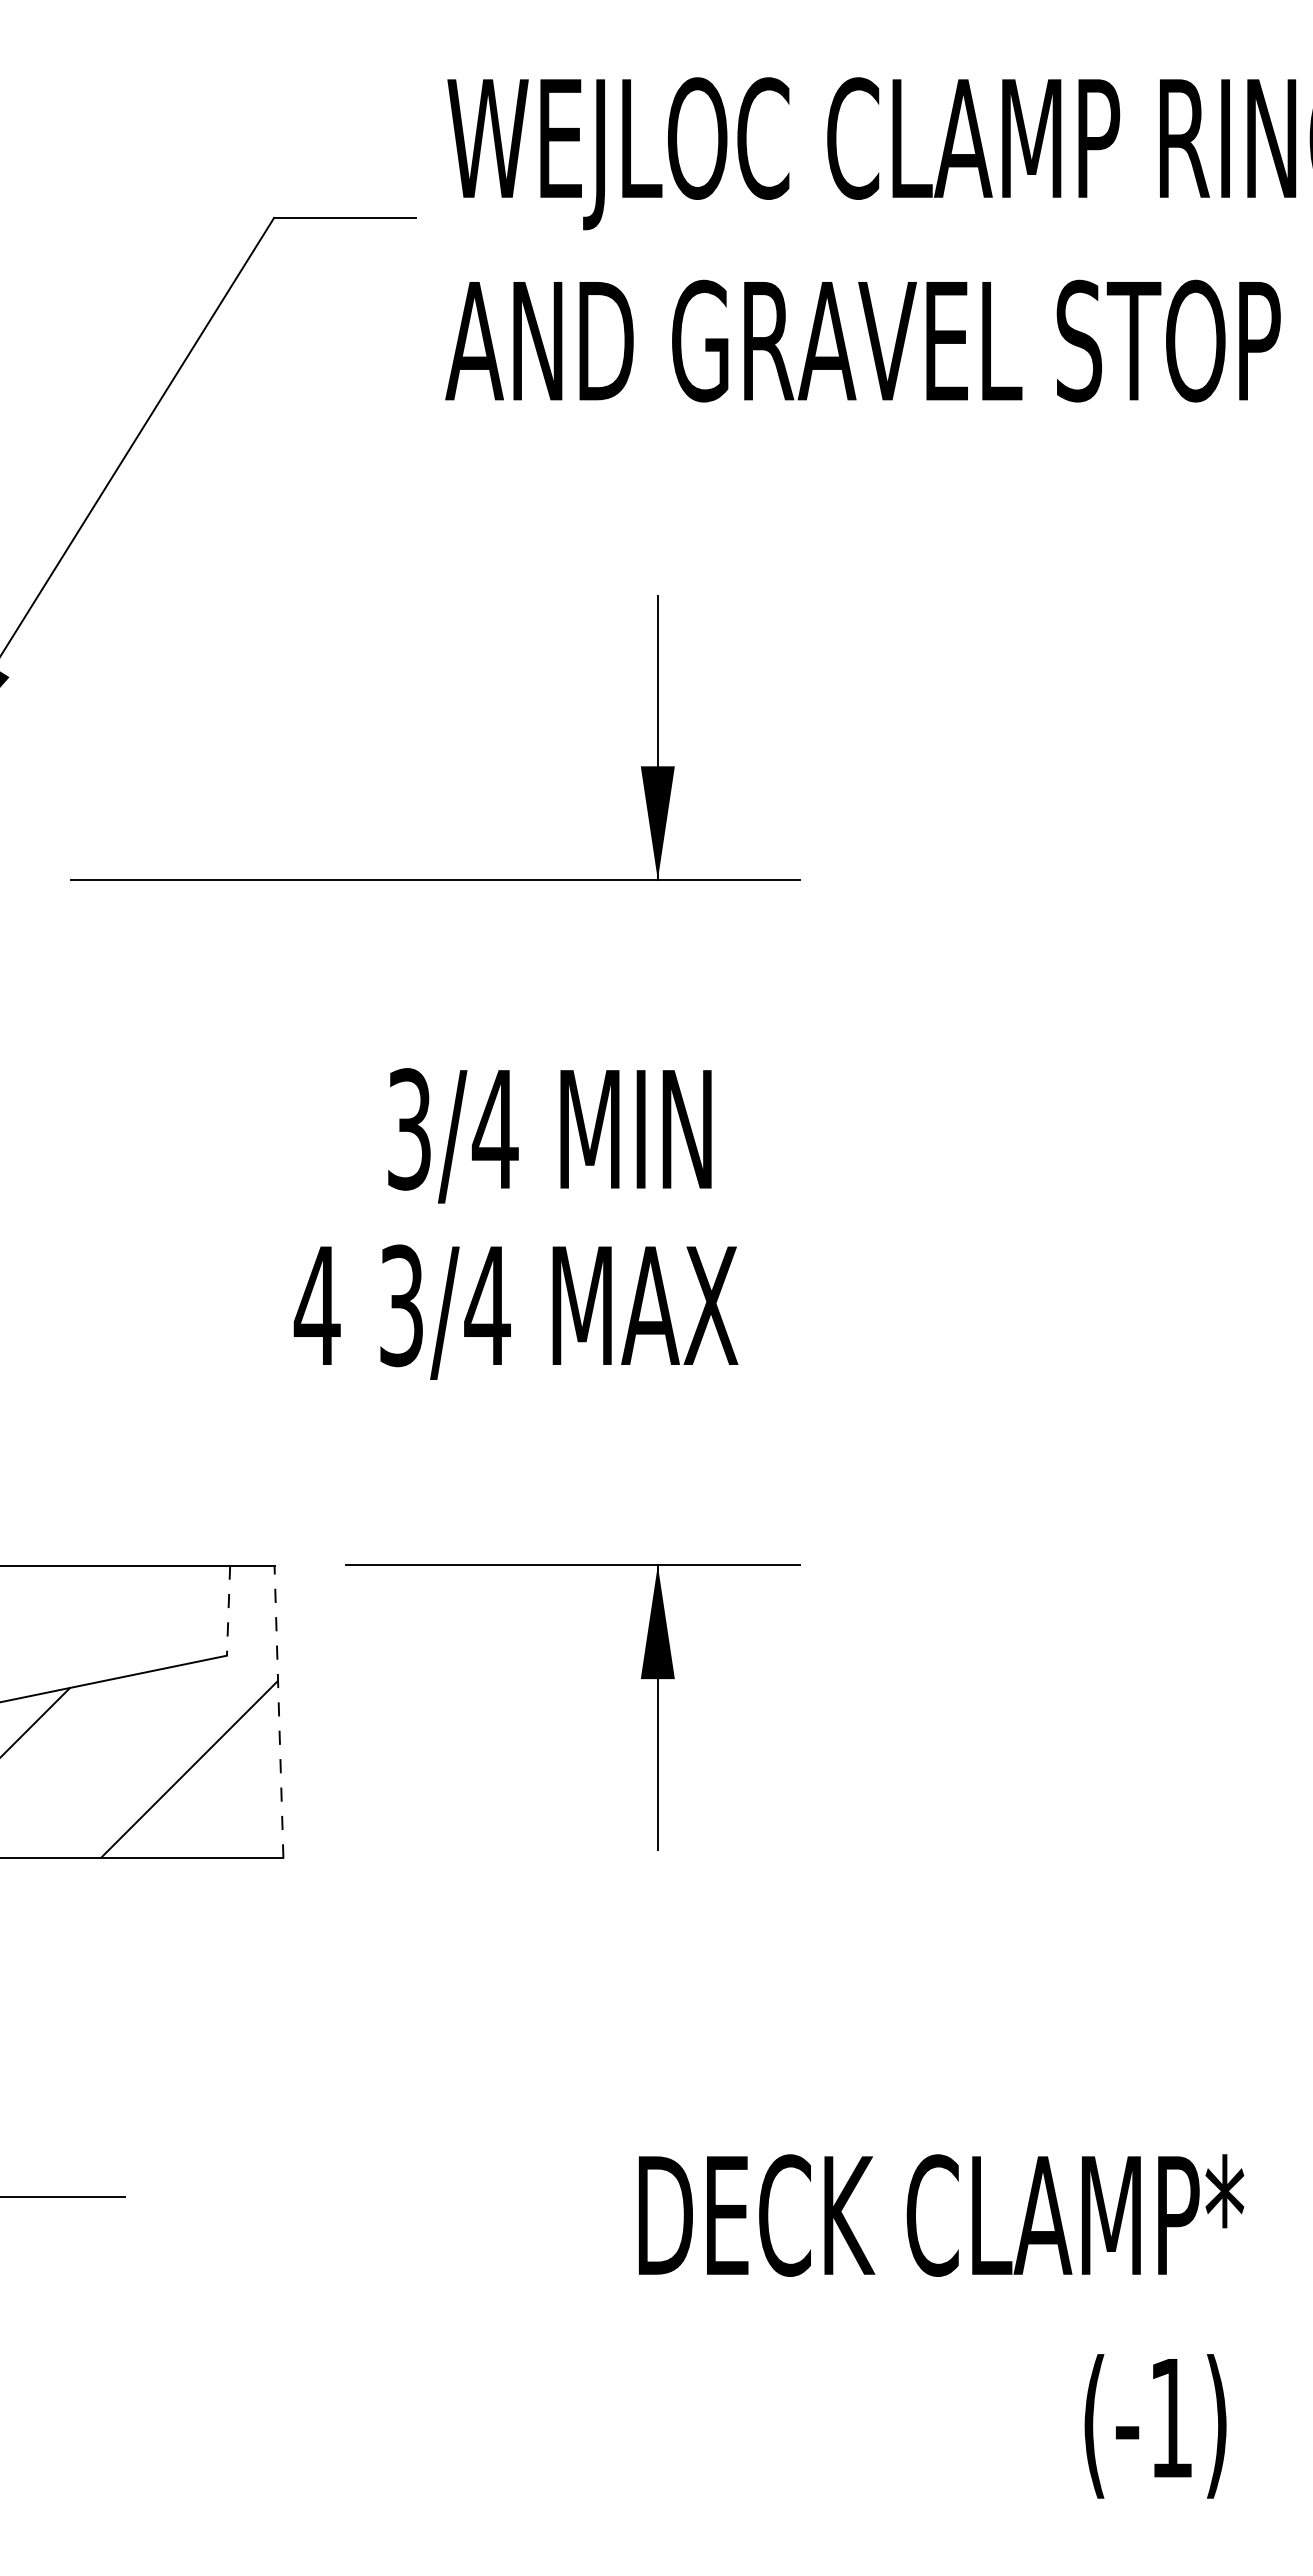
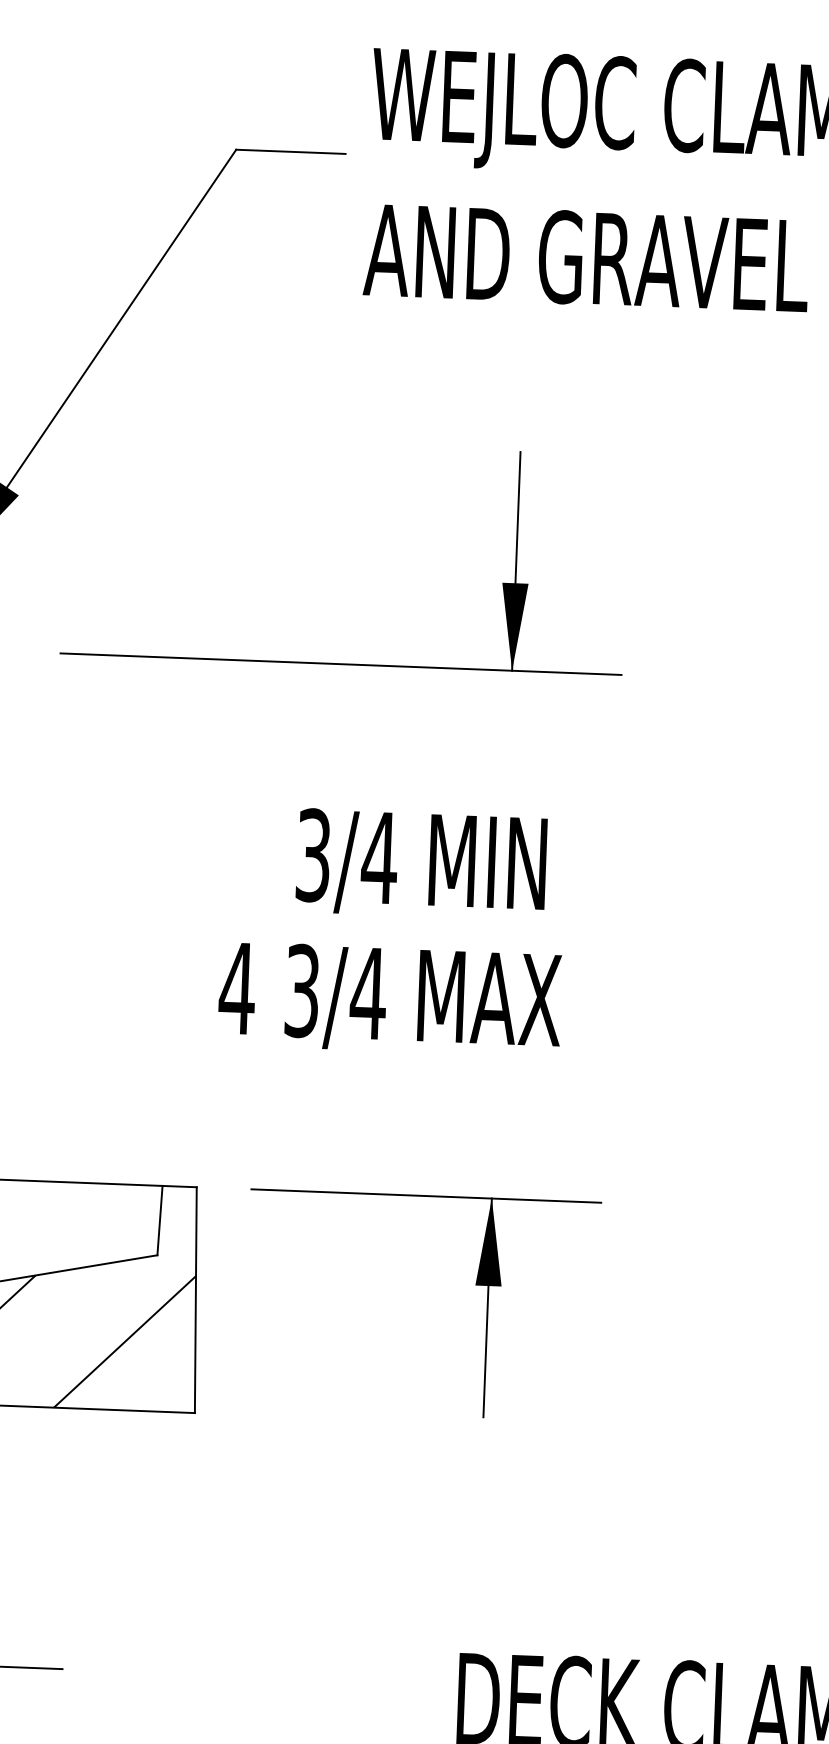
line: (228, 1611) -> (159, 1221), dashed -> solid
line: (279, 1712) -> (196, 1300), dashed -> solid

